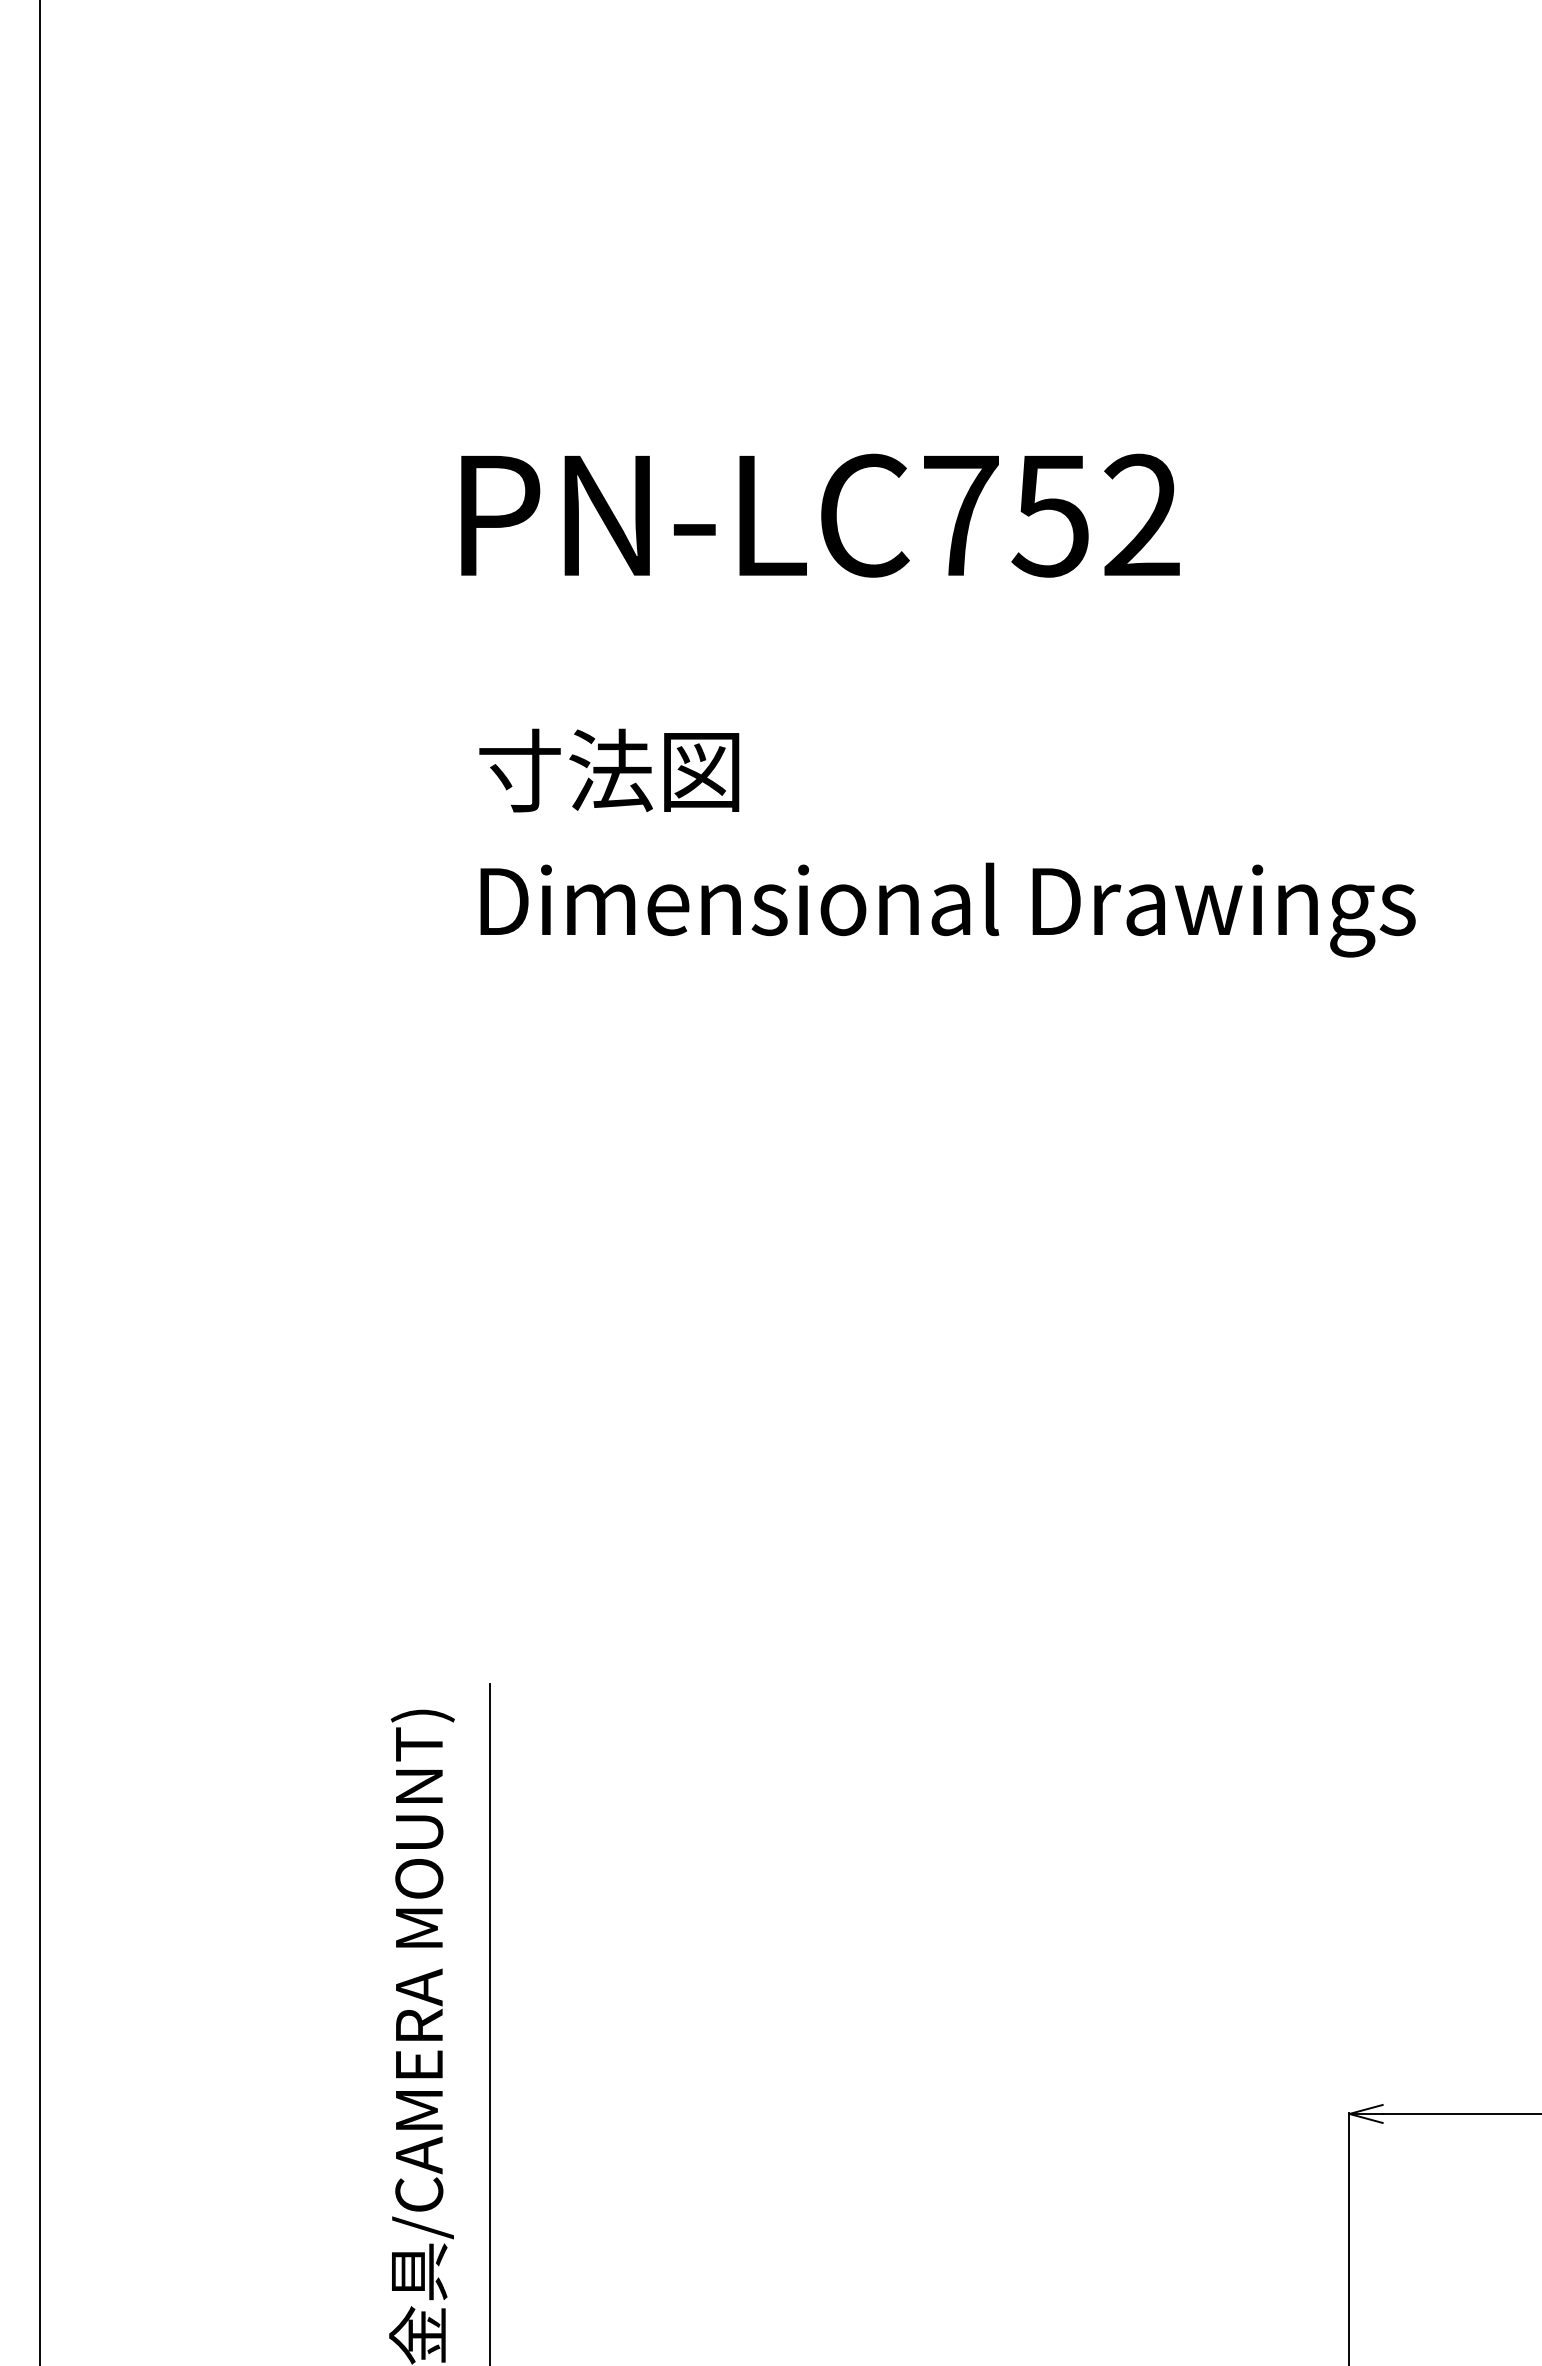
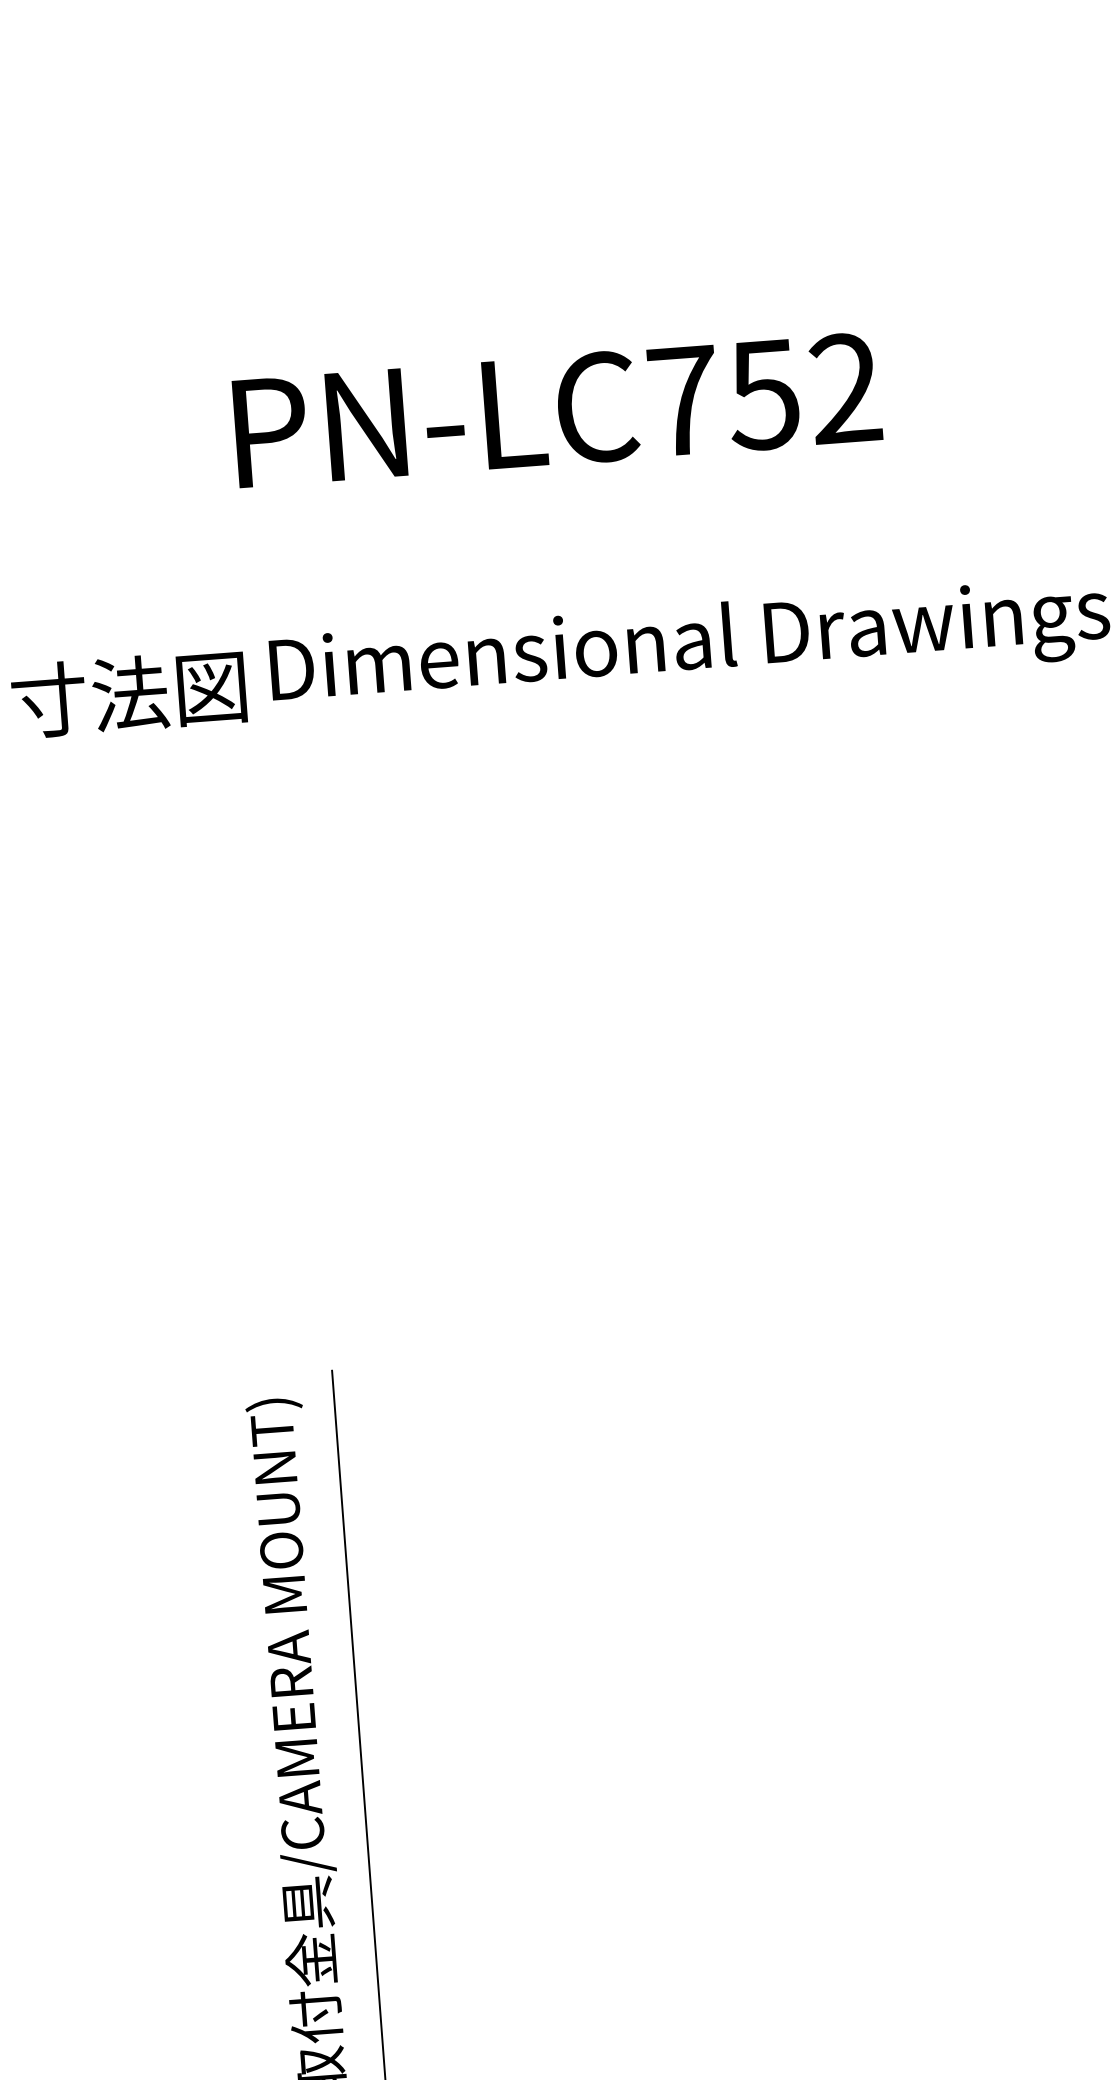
text: (820, 515) -> (557, 410), moved
text: (609, 770) -> (129, 693), moved

